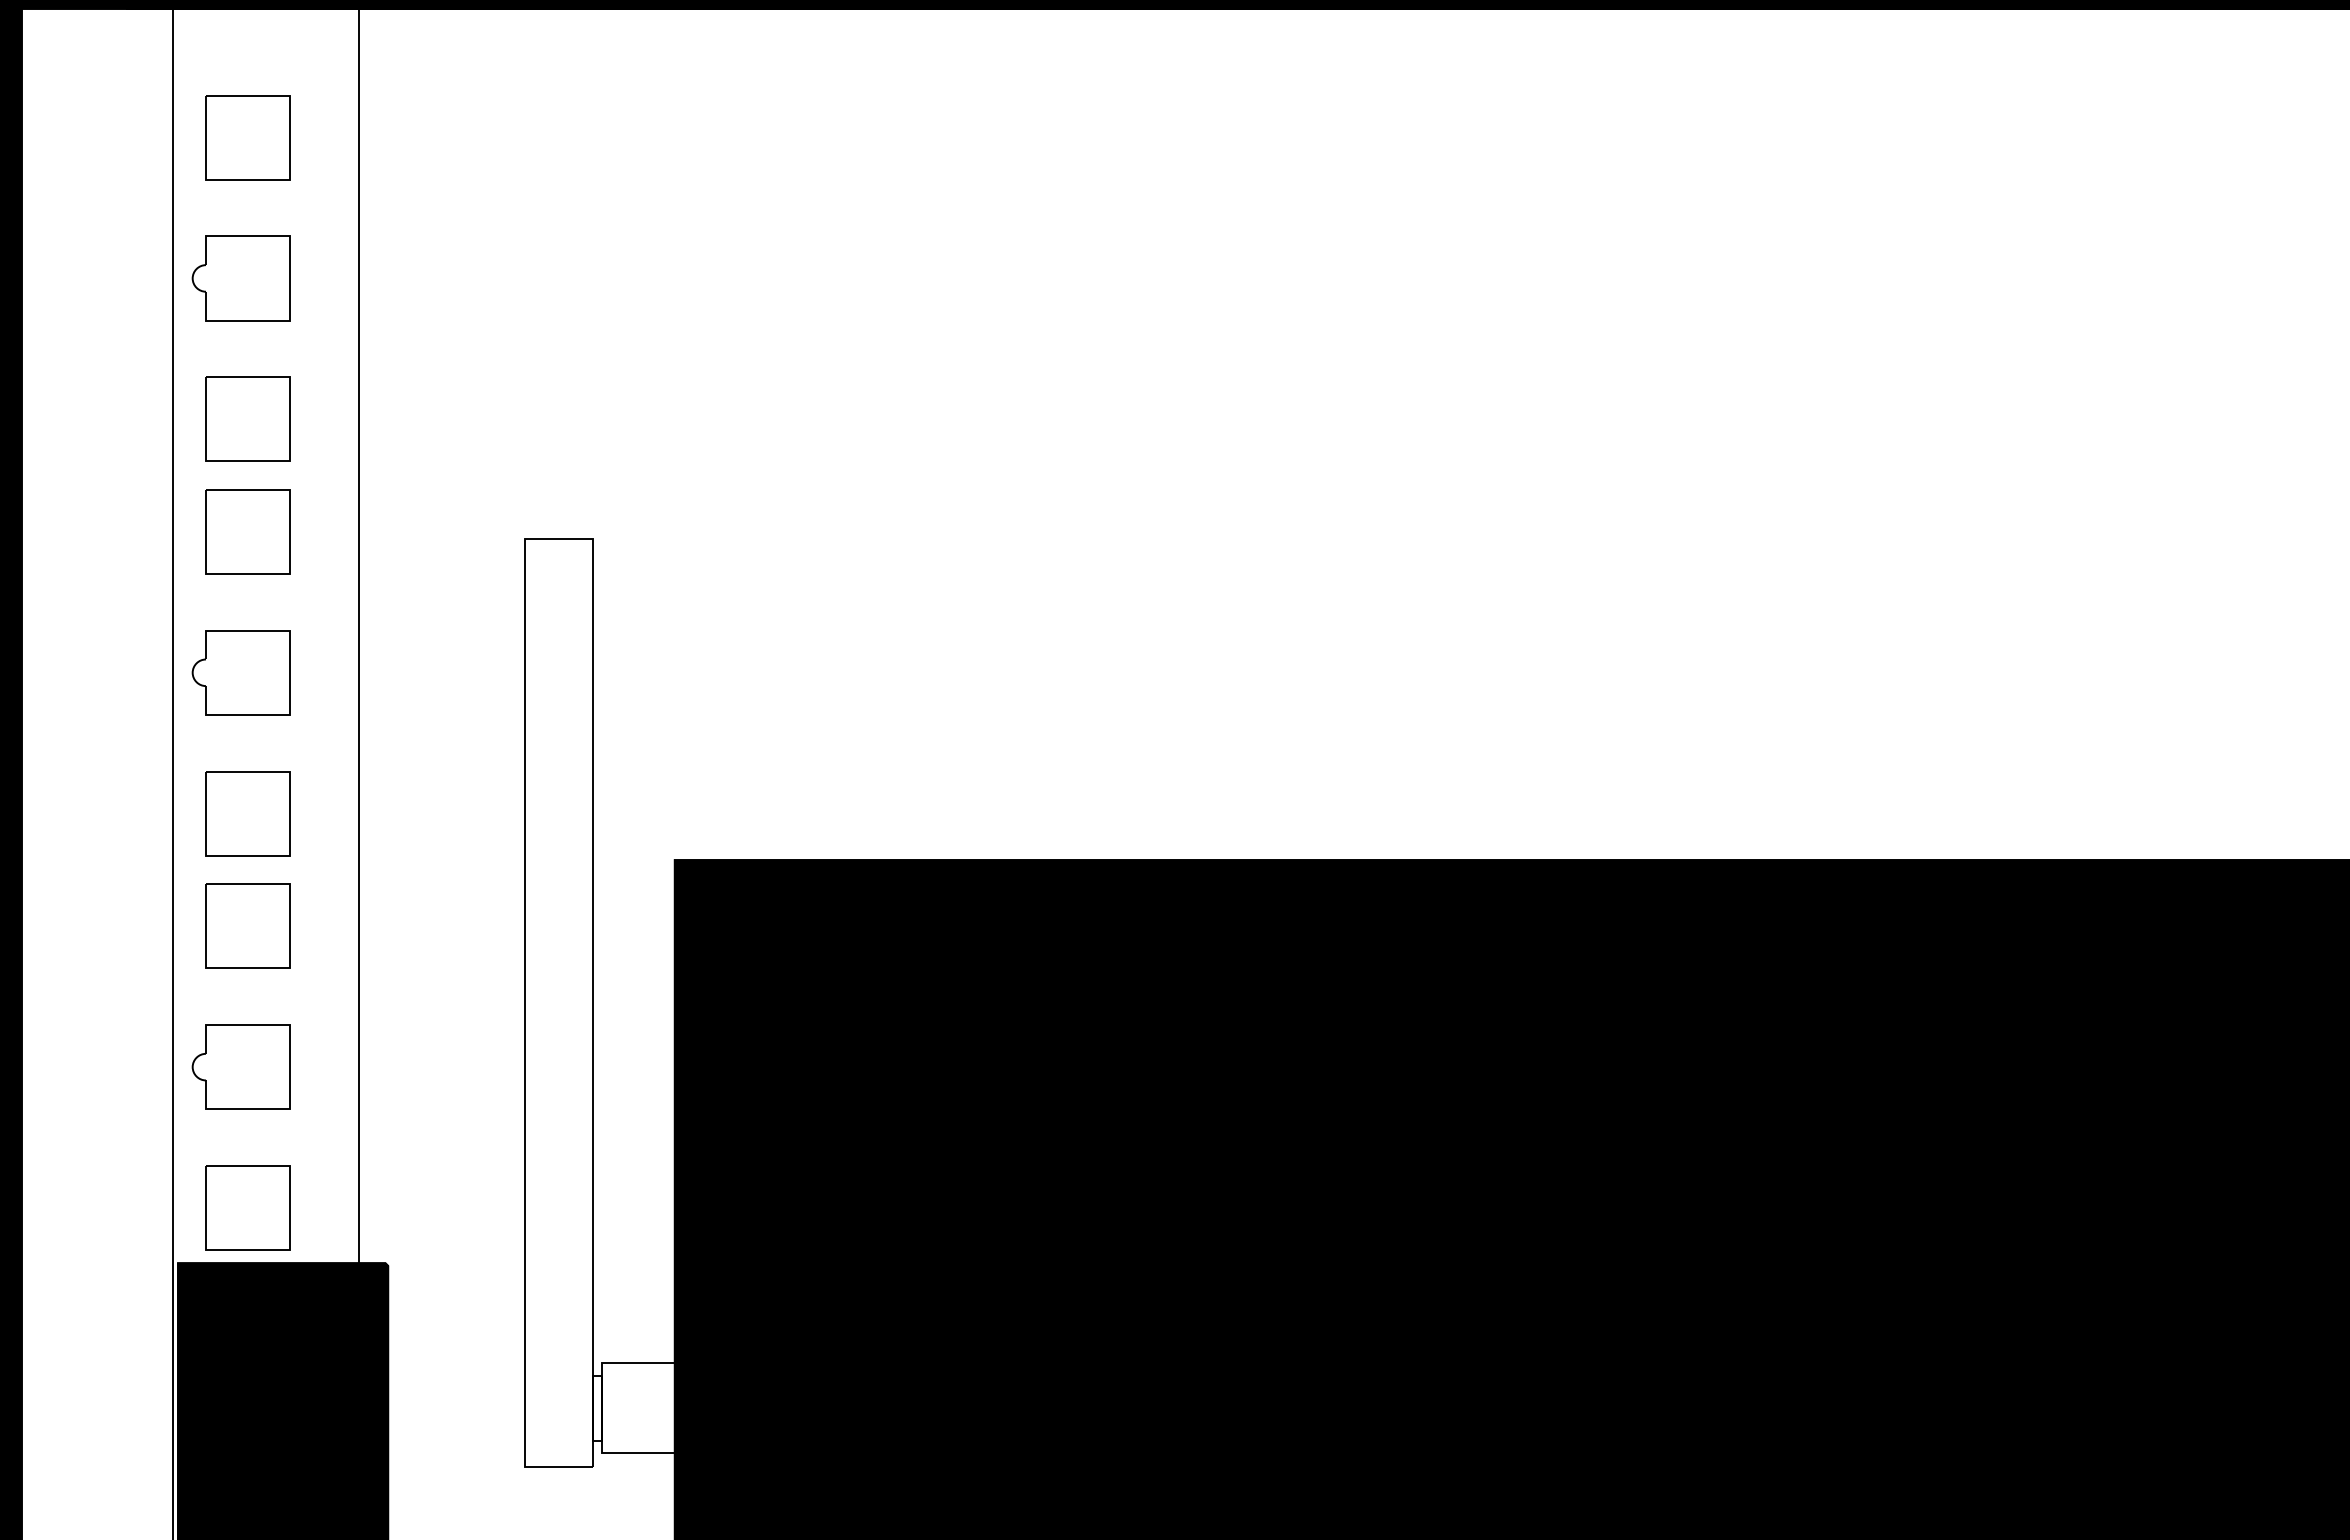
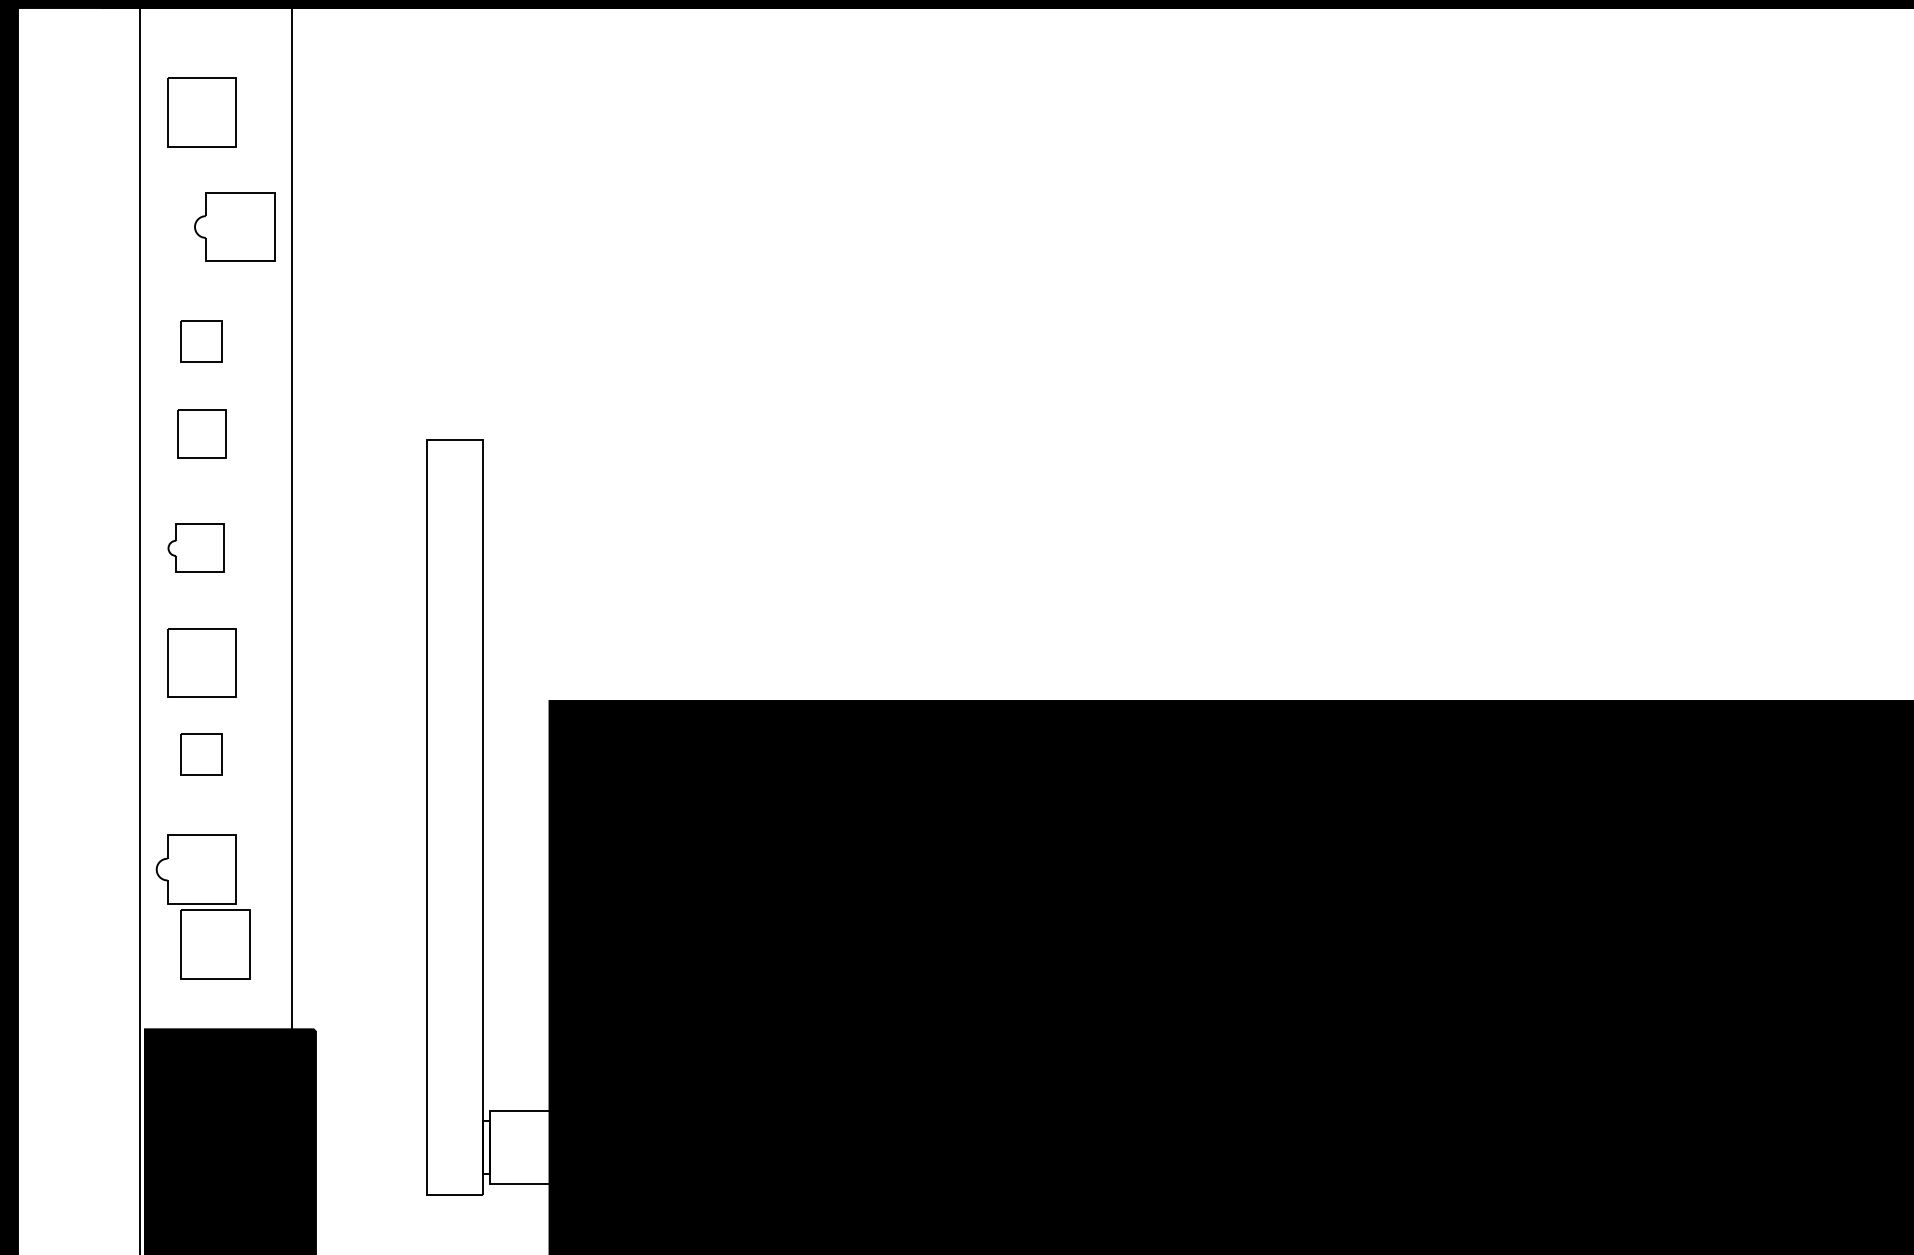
part: (240, 278) -> (233, 227), moved
part: (247, 418) -> (201, 341), size x0.6
part: (247, 531) -> (201, 433), size x0.7
part: (240, 672) -> (195, 548), size x0.7
part: (247, 925) -> (201, 754), size x0.6
part: (247, 1207) -> (215, 944), moved

